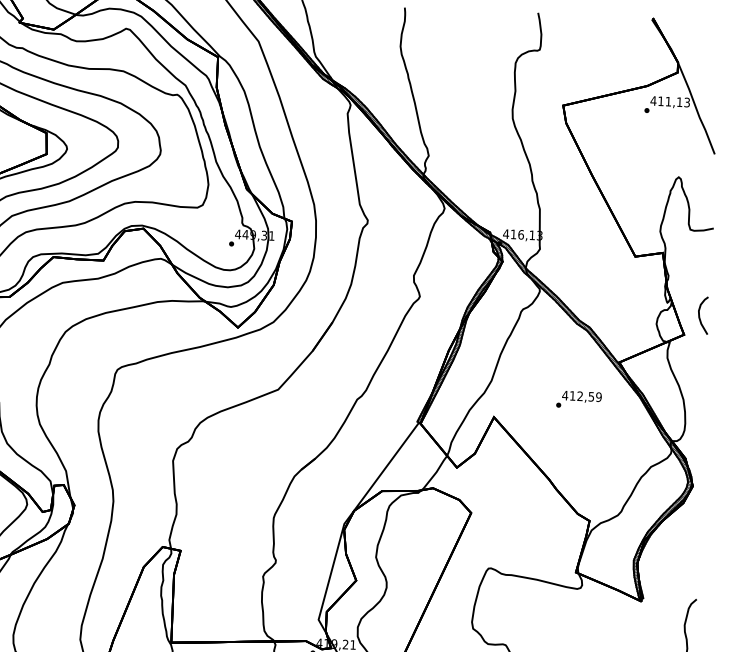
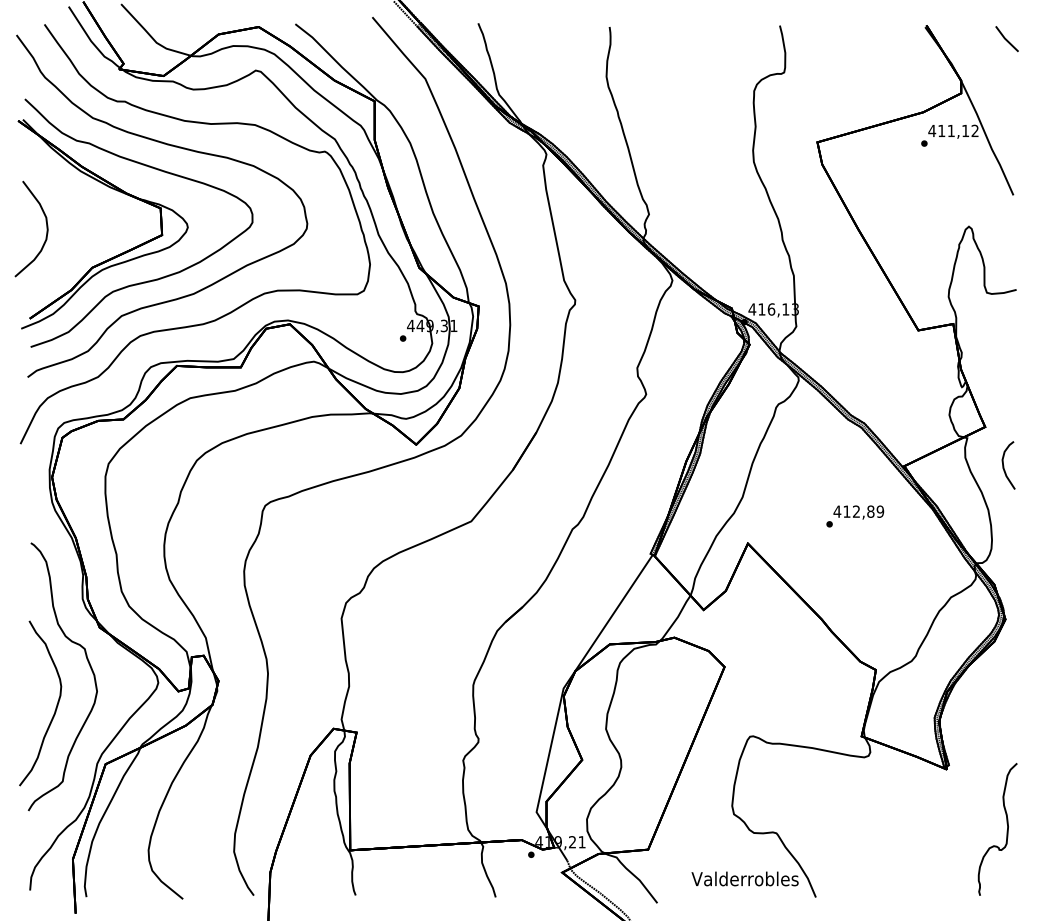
line: (715, 32) -> (1006, 39), added
text: (686, 102) -> (974, 131), 411,13 -> 411,12
curve: (700, 315) -> (1004, 465), moved
text: (591, 396) -> (870, 511), 412,59 -> 412,89

